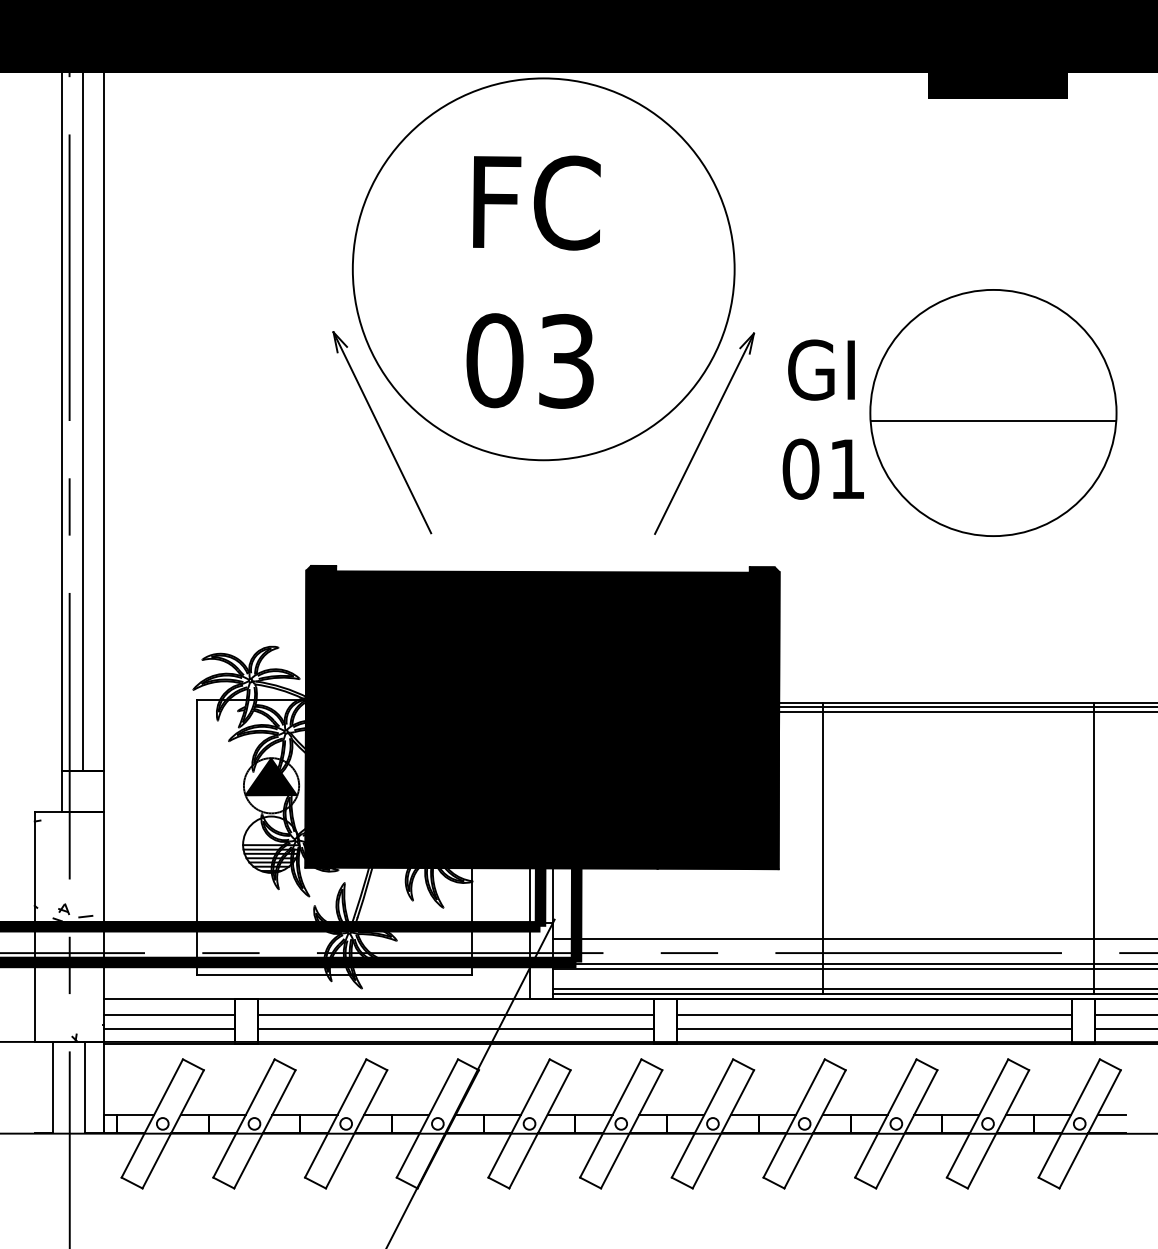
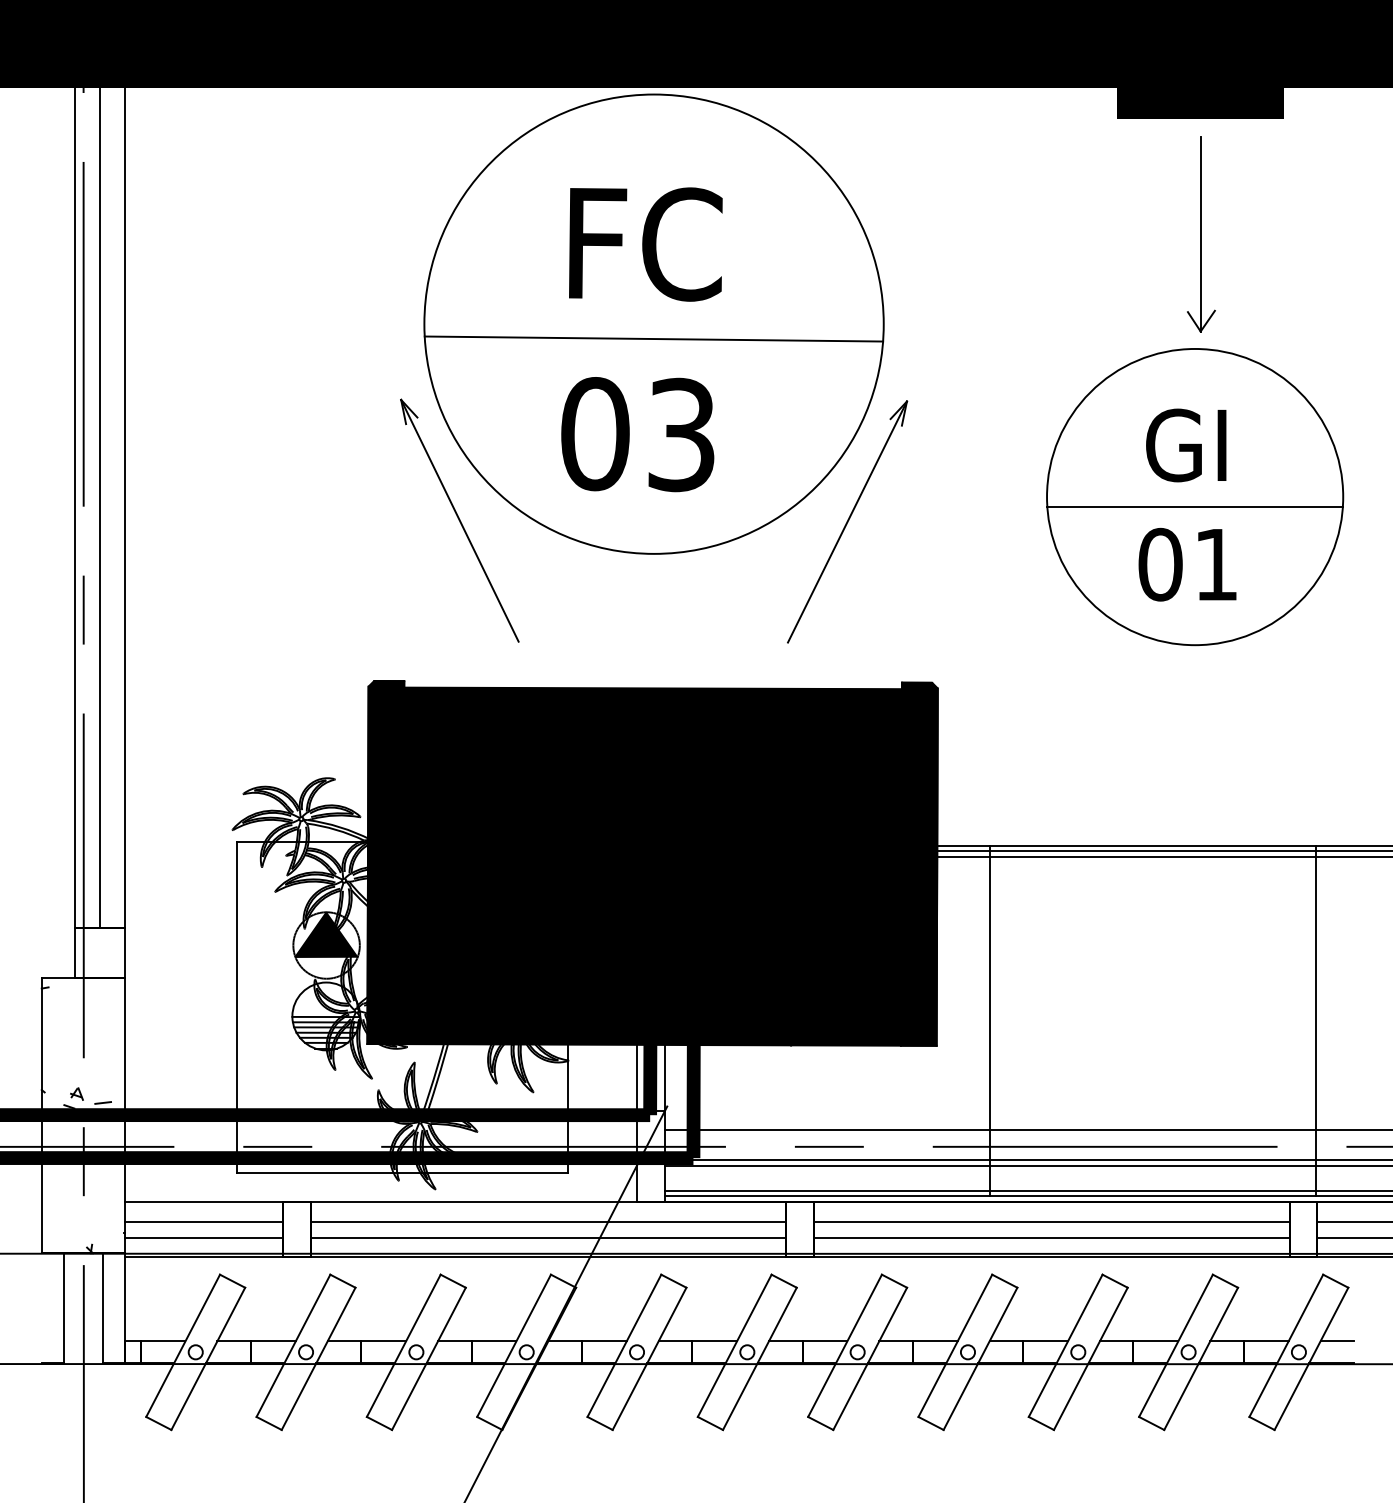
part: (998, 194) -> (1201, 234), added
line: (543, 281) -> (653, 338), added
text: (821, 370) -> (1186, 445), moved
text: (823, 469) -> (1187, 564), moved

